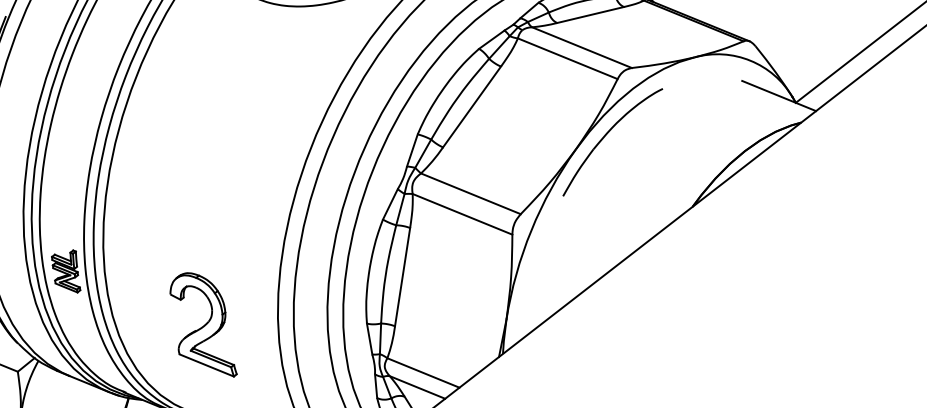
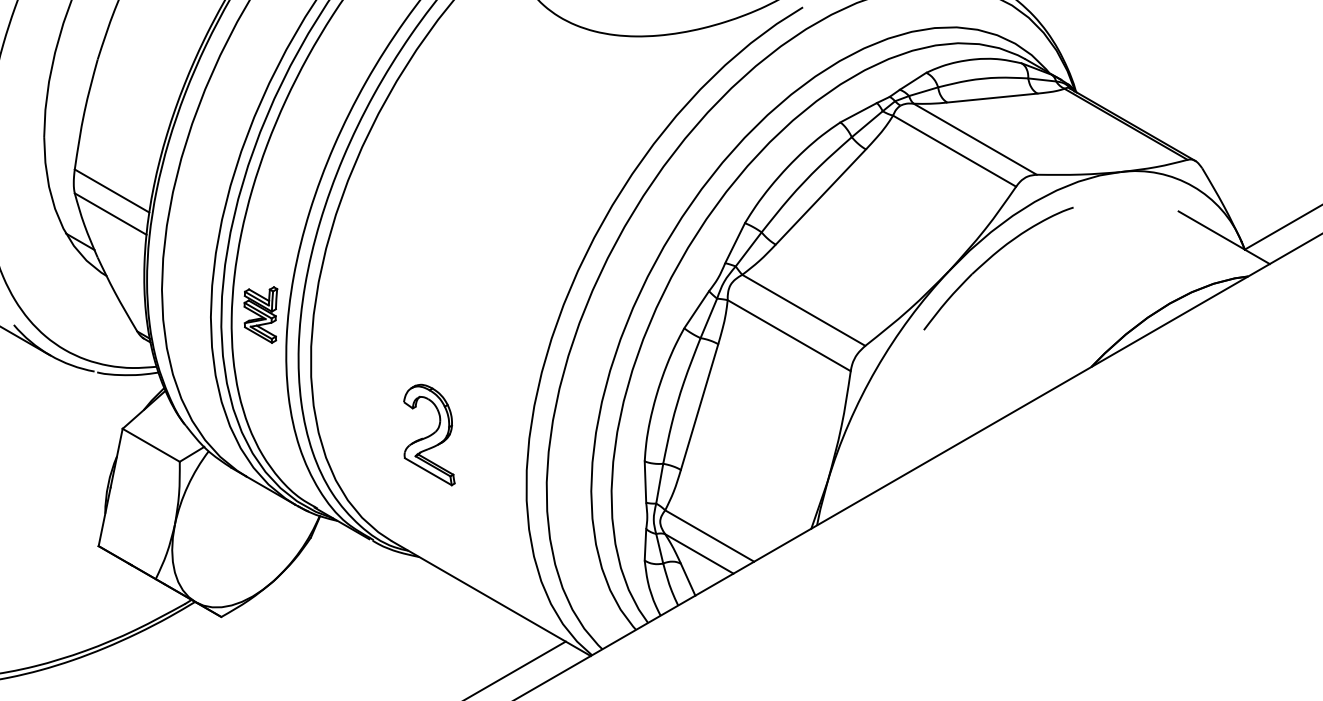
part: (65, 272) -> (260, 314), moved
part: (202, 325) -> (429, 434), size x0.7

